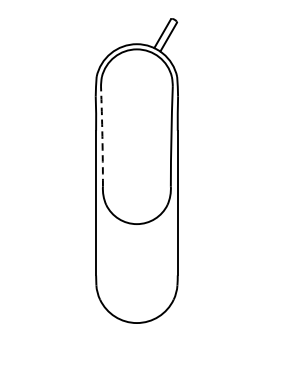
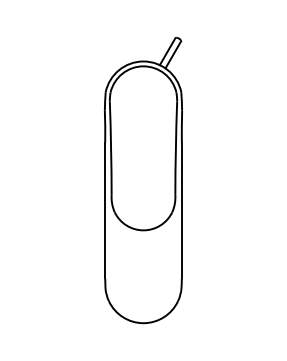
arc: (102, 136) -> (111, 148), dashed -> solid

